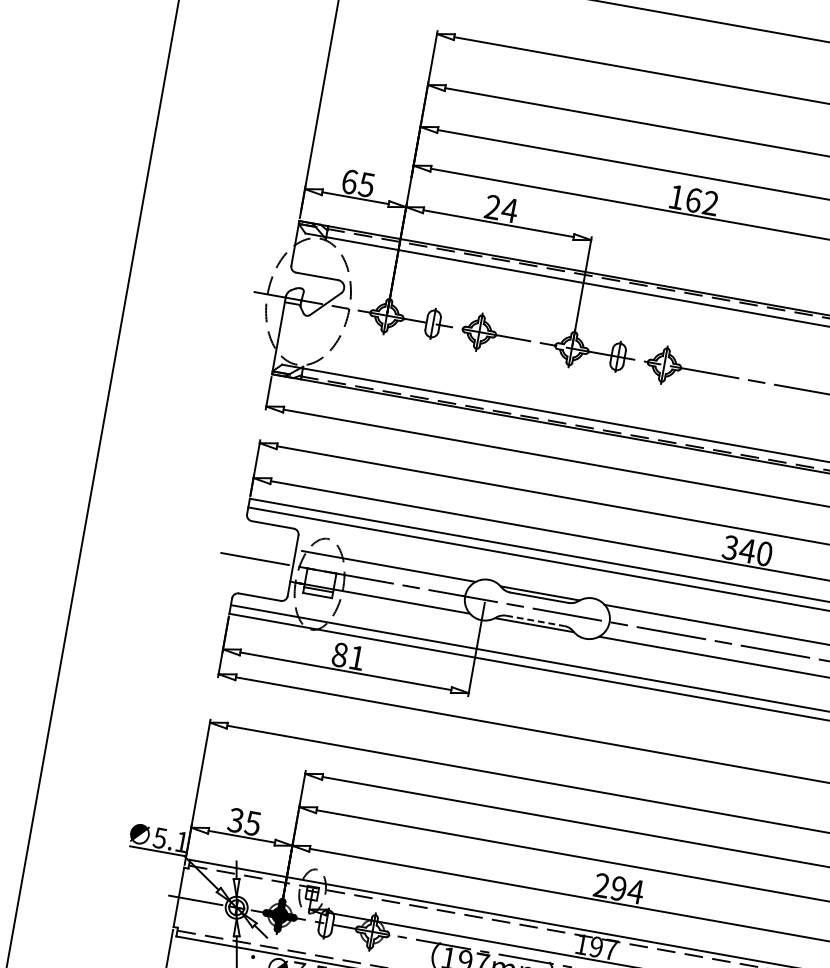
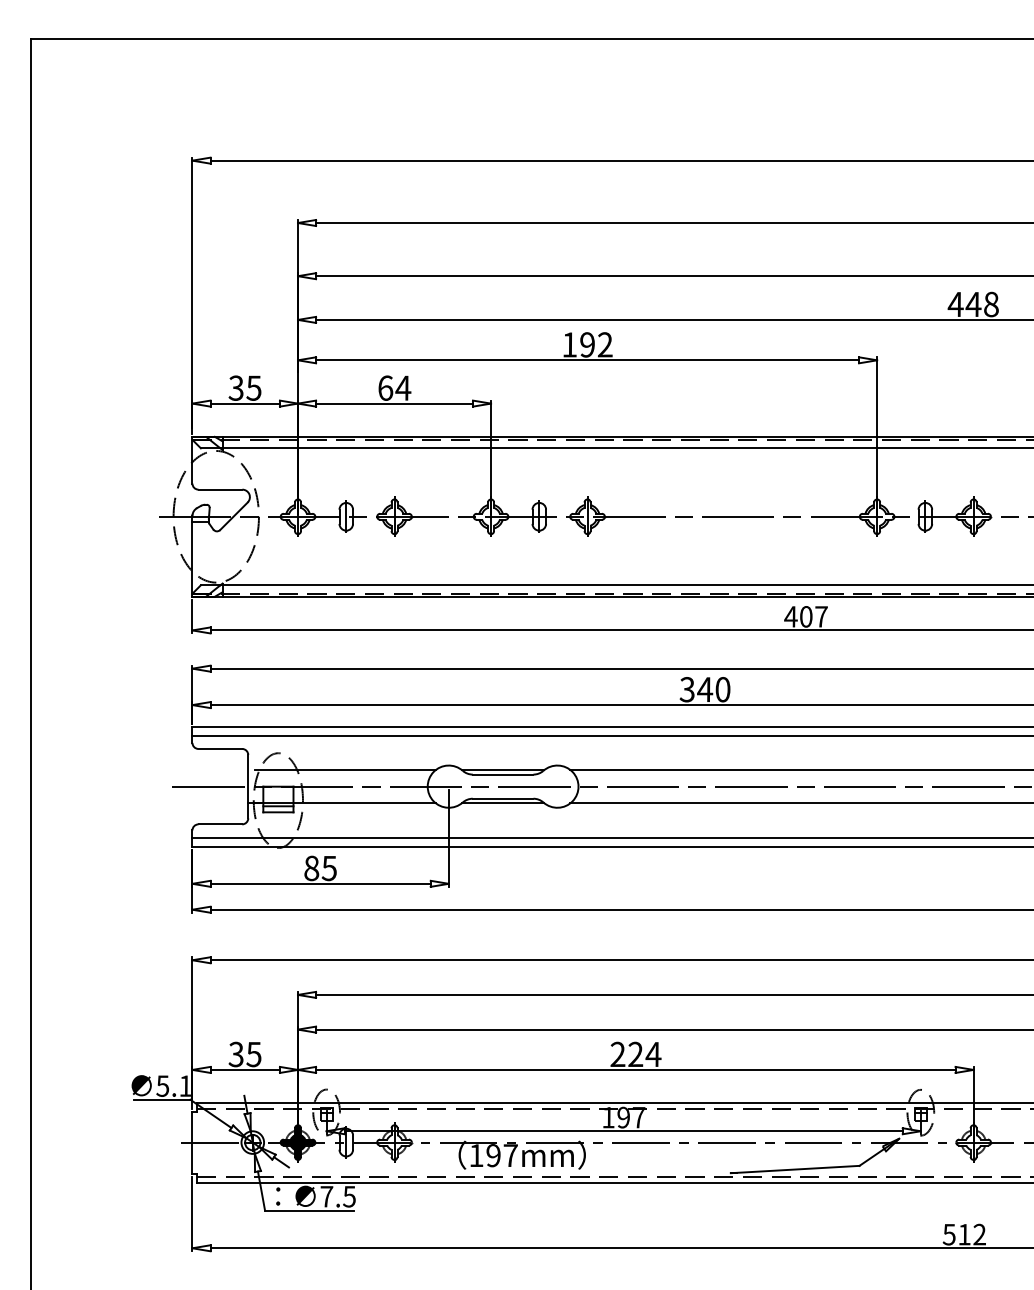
text: (349, 181) -> (235, 387), 65 -> 35
text: (693, 199) -> (587, 344), 162 -> 192
text: (492, 206) -> (385, 387), 24 -> 64
line: (535, 620) -> (503, 798), dashed -> solid
text: (356, 657) -> (328, 868), 81 -> 85
text: (618, 888) -> (635, 1054), 294 -> 224

